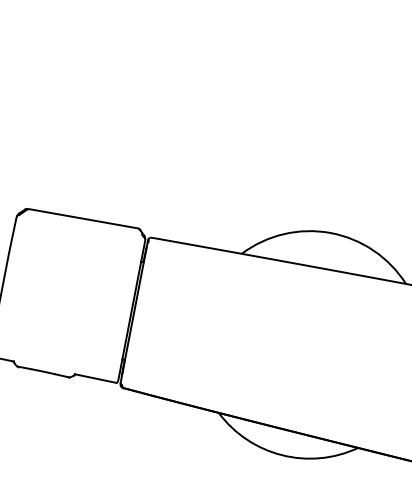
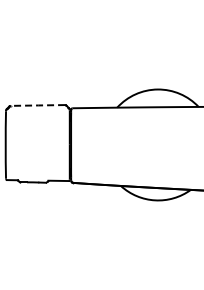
line: (82, 218) -> (37, 105), solid -> dashed

